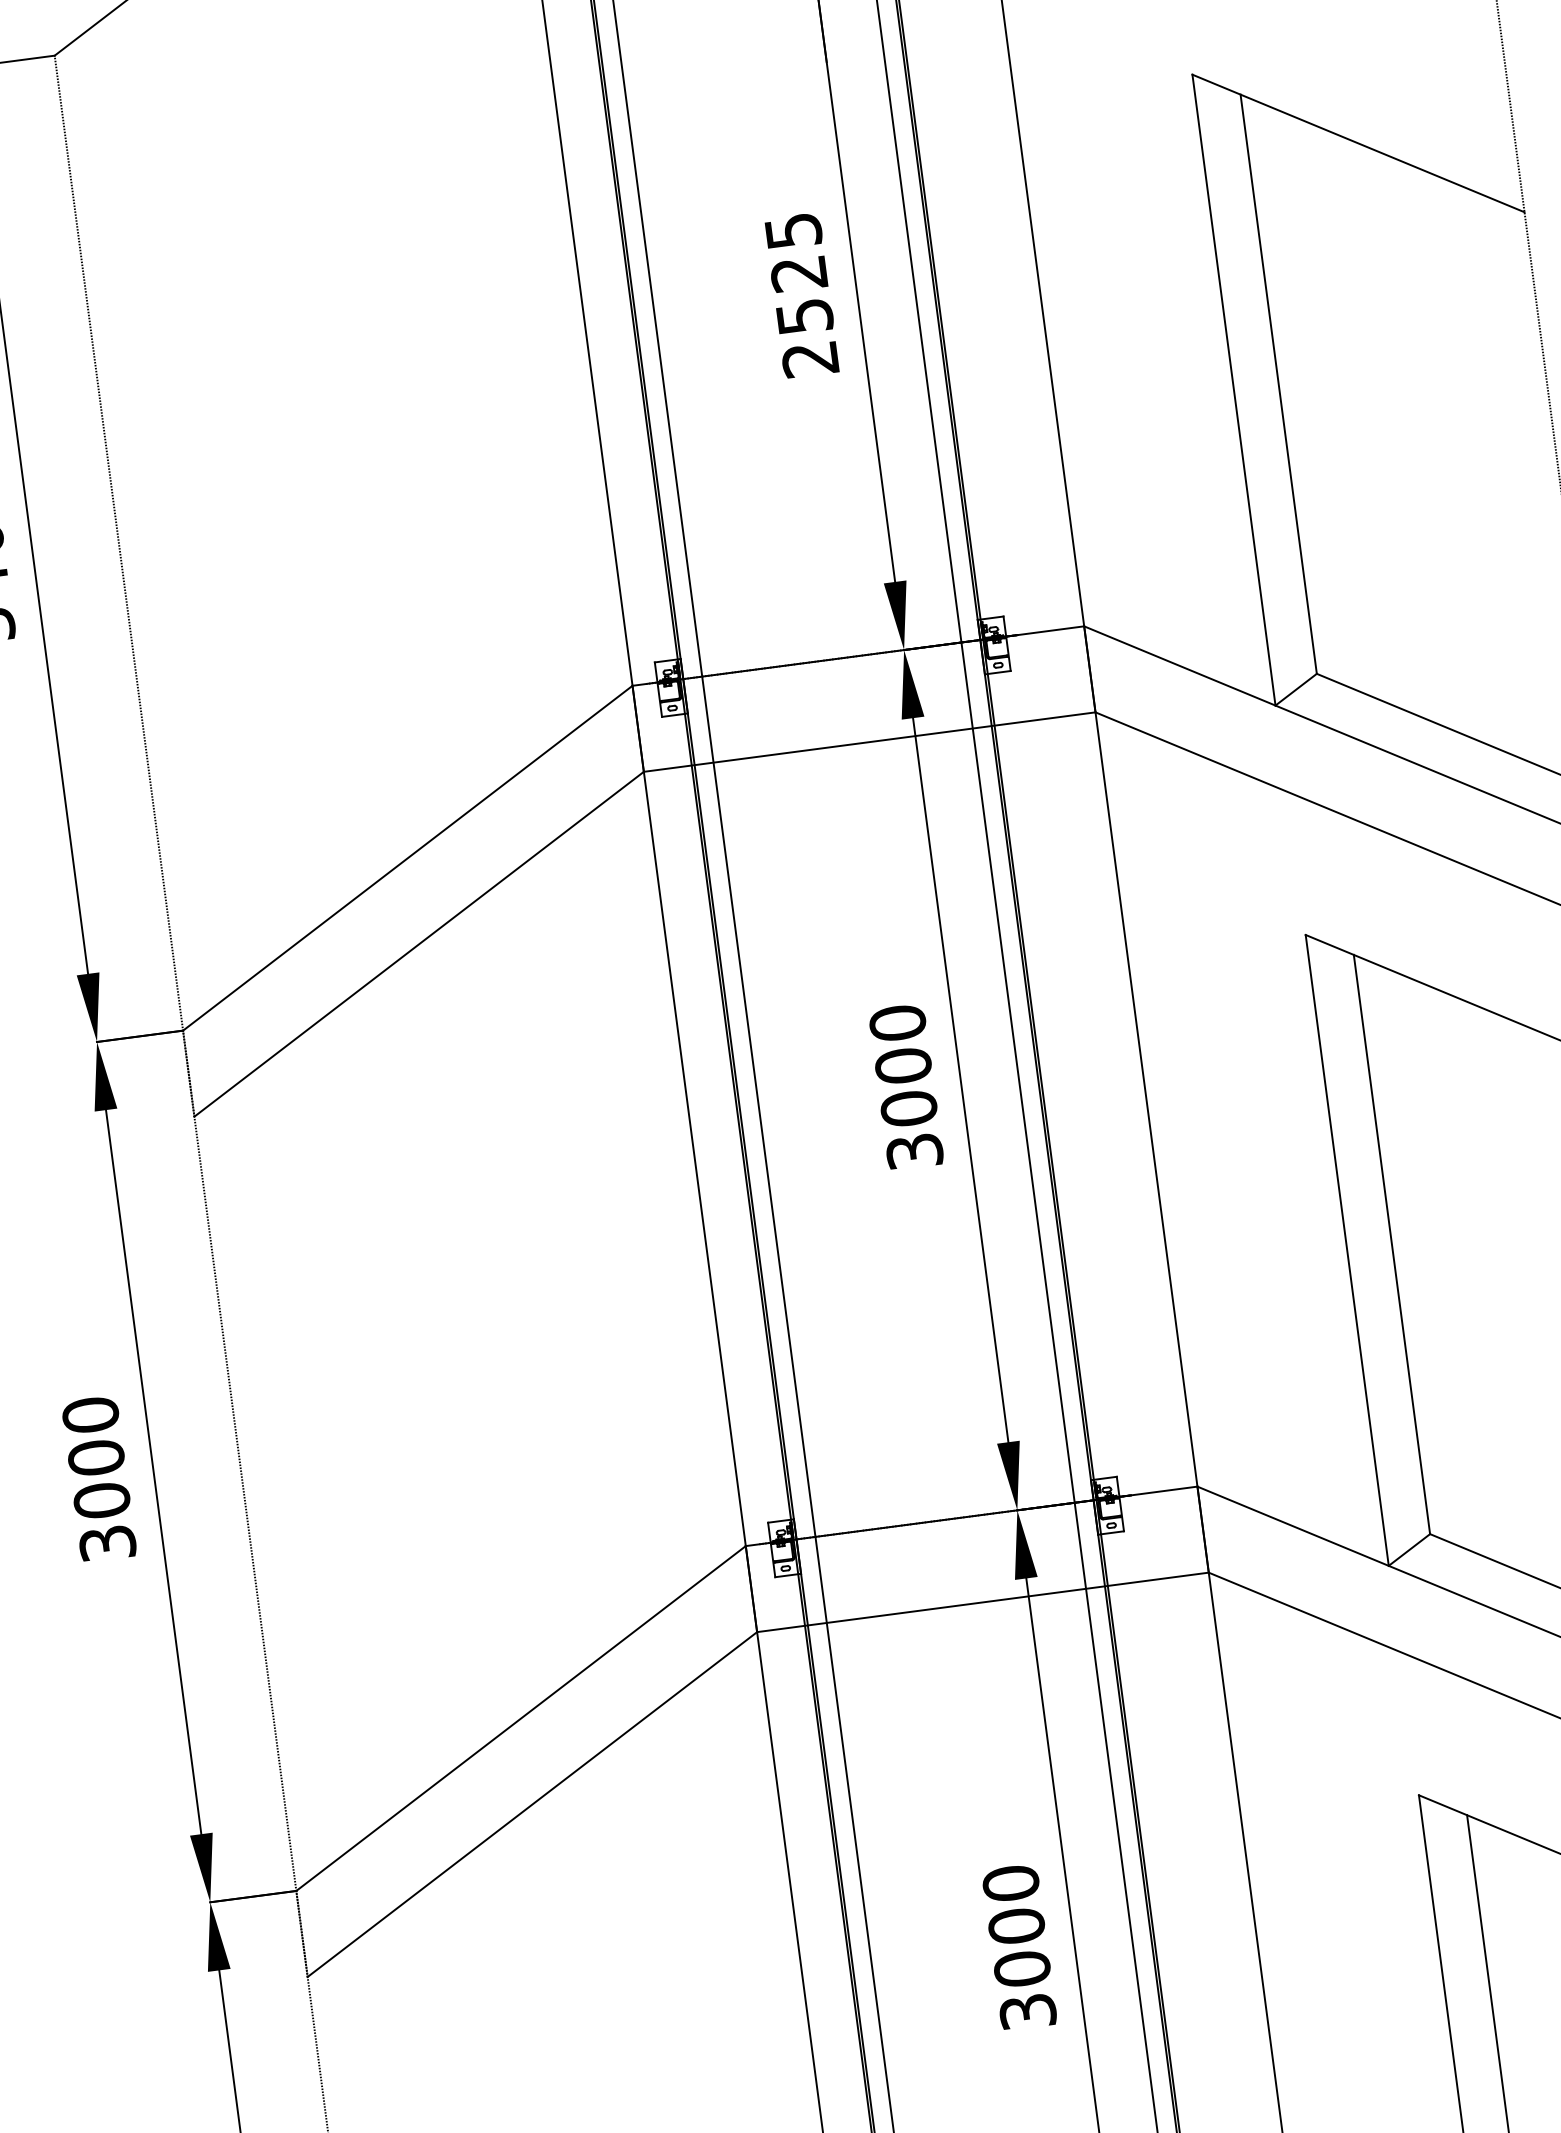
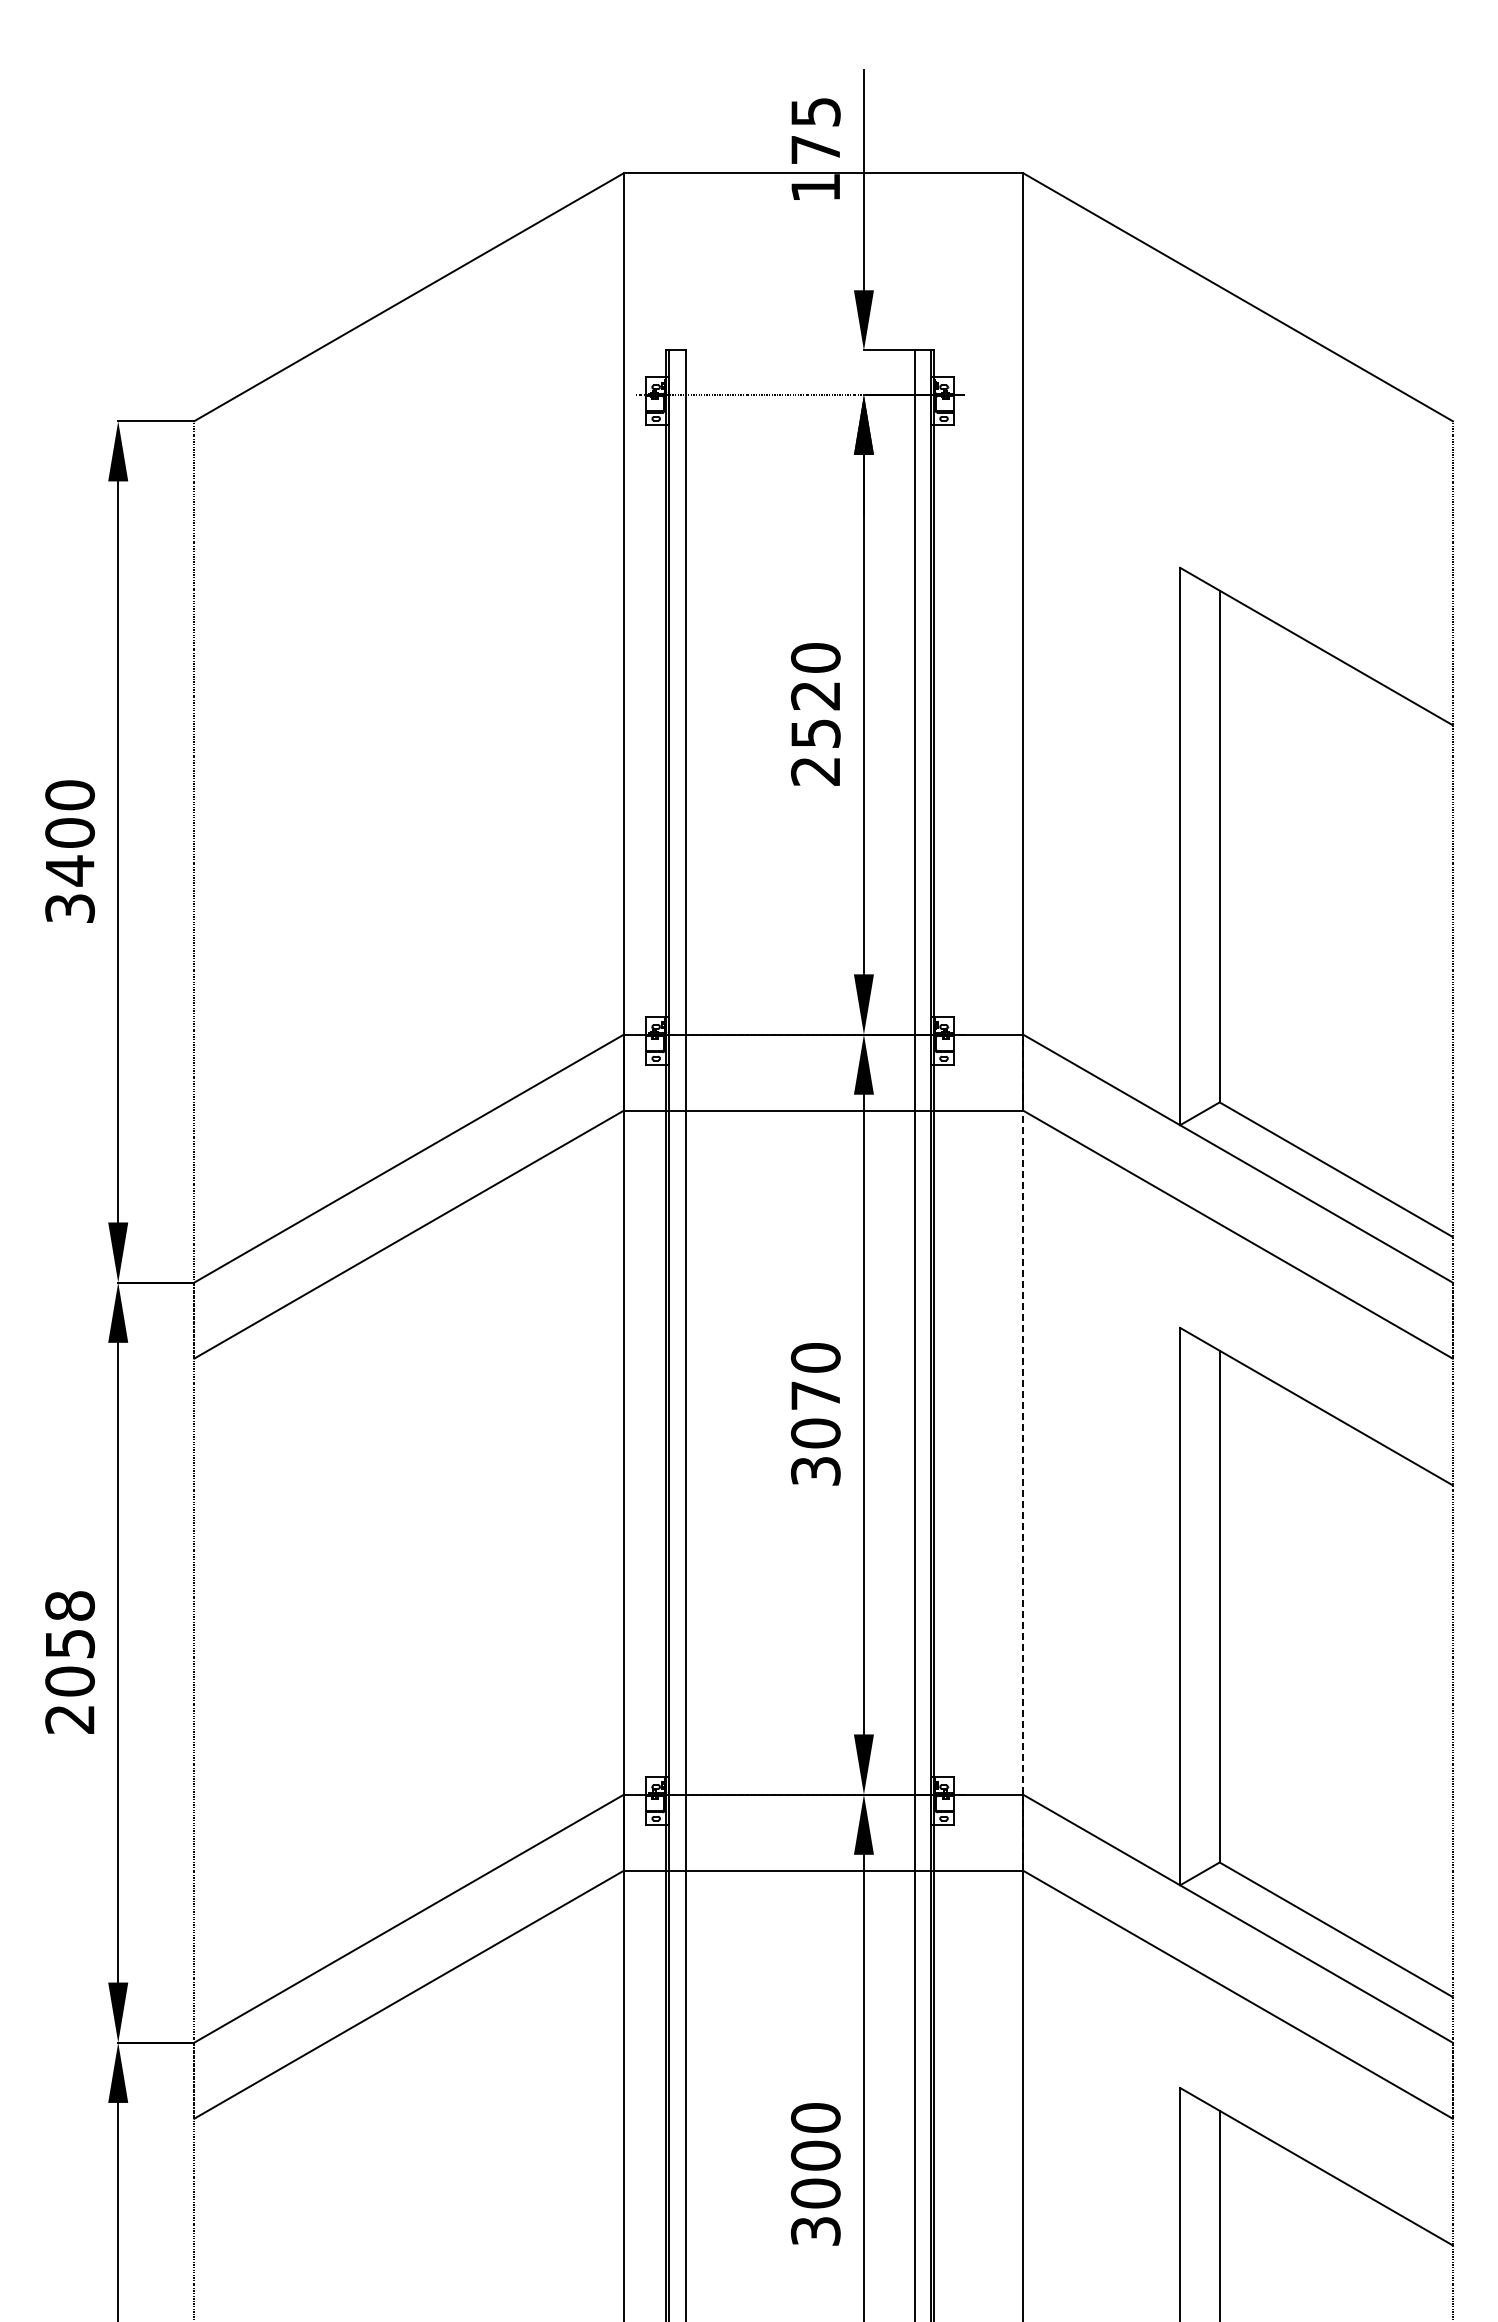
text: (793, 230) -> (815, 657), 2525 -> 2520
text: (903, 1065) -> (815, 1395), 3000 -> 3070
line: (1146, 1099) -> (1023, 1452), solid -> dashed
text: (98, 1479) -> (69, 1662), 3000 -> 2058

